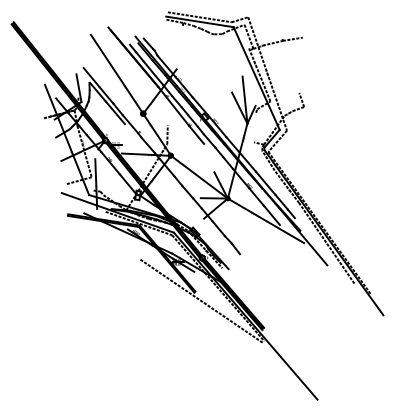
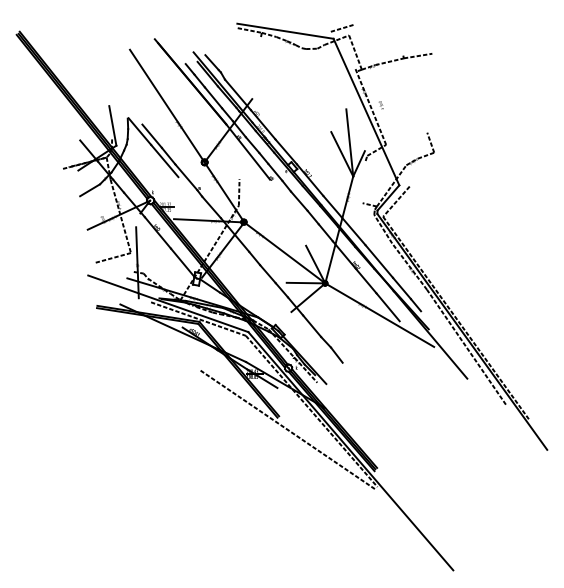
line: (199, 17) -> (284, 24), removed
line: (267, 73) -> (381, 105), removed
line: (91, 77) -> (130, 110), removed
line: (196, 134) -> (280, 192), removed
line: (66, 139) -> (95, 199), removed

